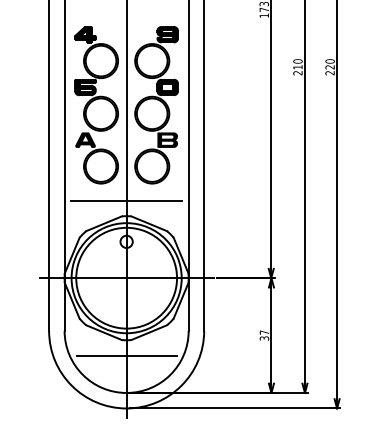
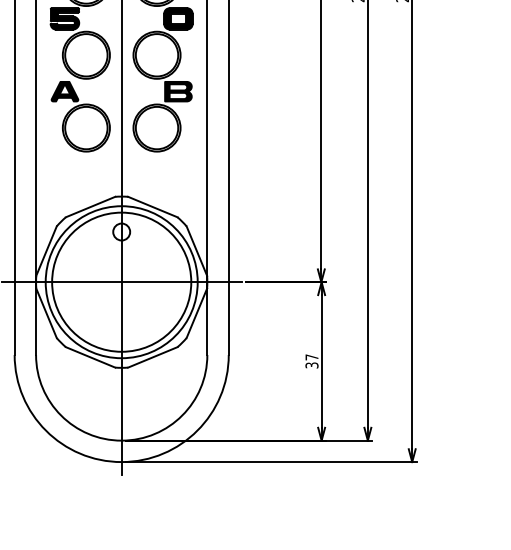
line: (126, 200) -> (121, 174), removed
line: (127, 355) -> (122, 388), removed

